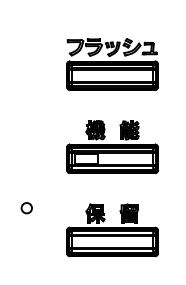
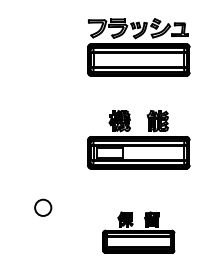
circle: (26, 208) -> (42, 208), size x1.4
part: (112, 230) -> (138, 232), size x0.7

